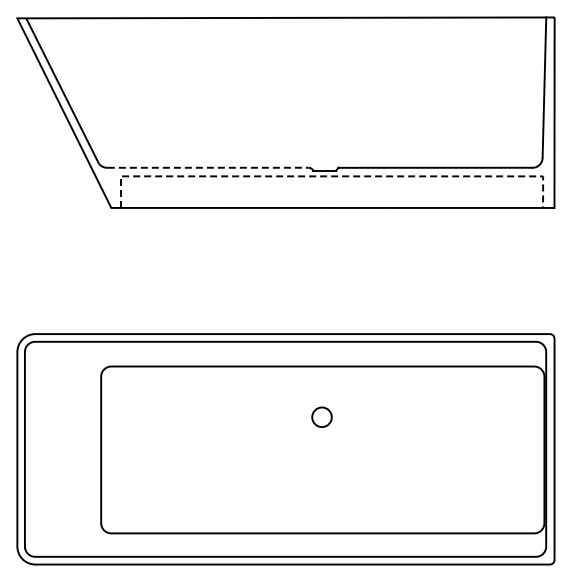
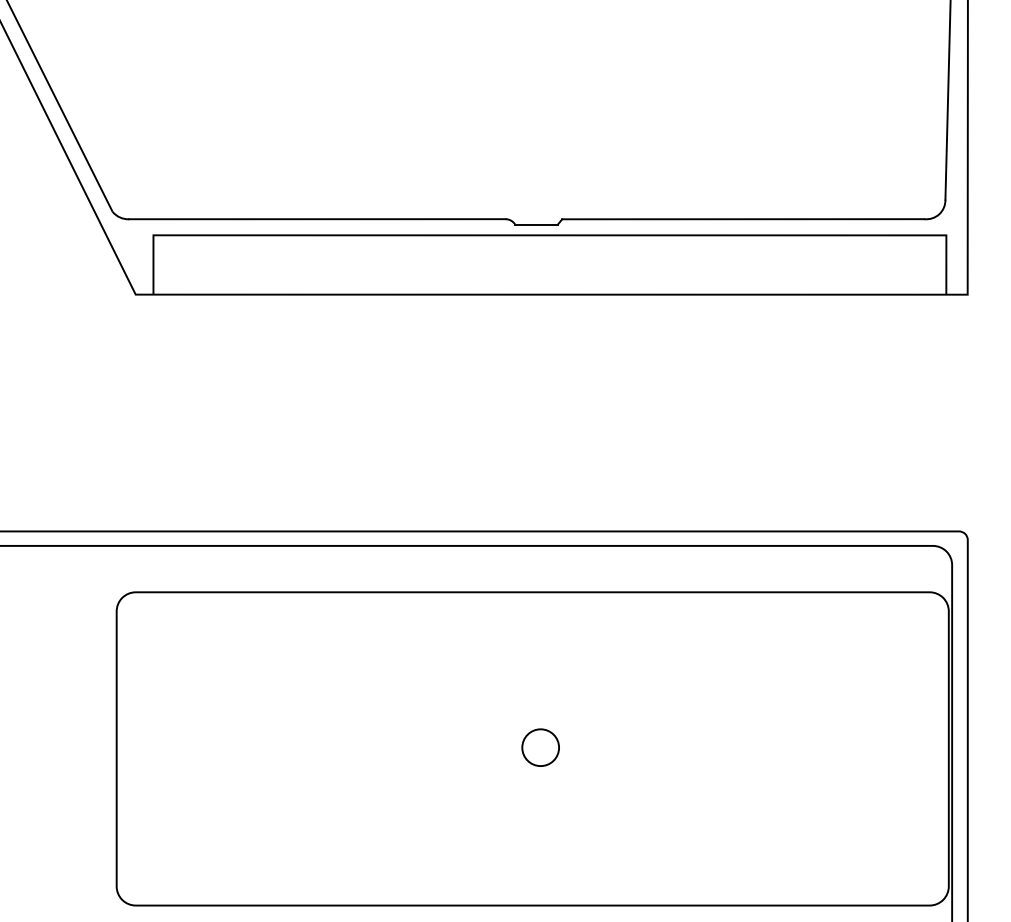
line: (208, 167) -> (318, 218), dashed -> solid
line: (332, 176) -> (550, 235), dashed -> solid
circle: (321, 416) -> (539, 746), moved

